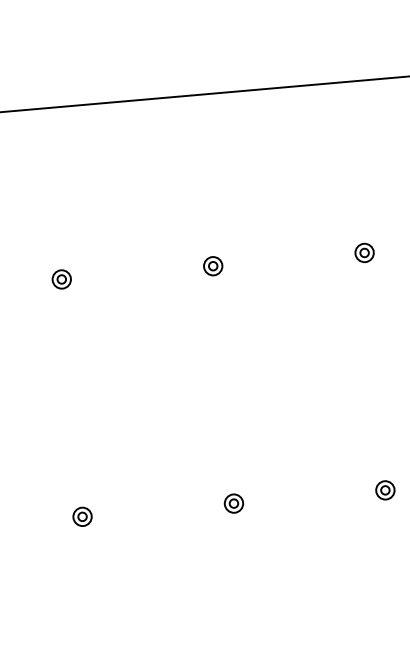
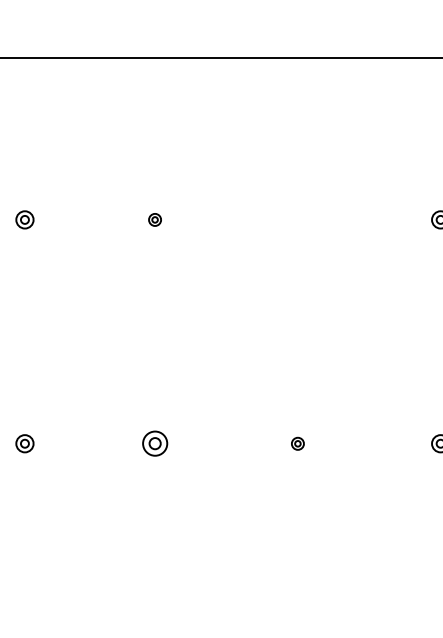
part: (212, 265) -> (297, 219), removed
part: (61, 279) -> (154, 219), size x0.7
part: (233, 503) -> (297, 443), size x0.7
part: (81, 516) -> (154, 443), size x1.4

